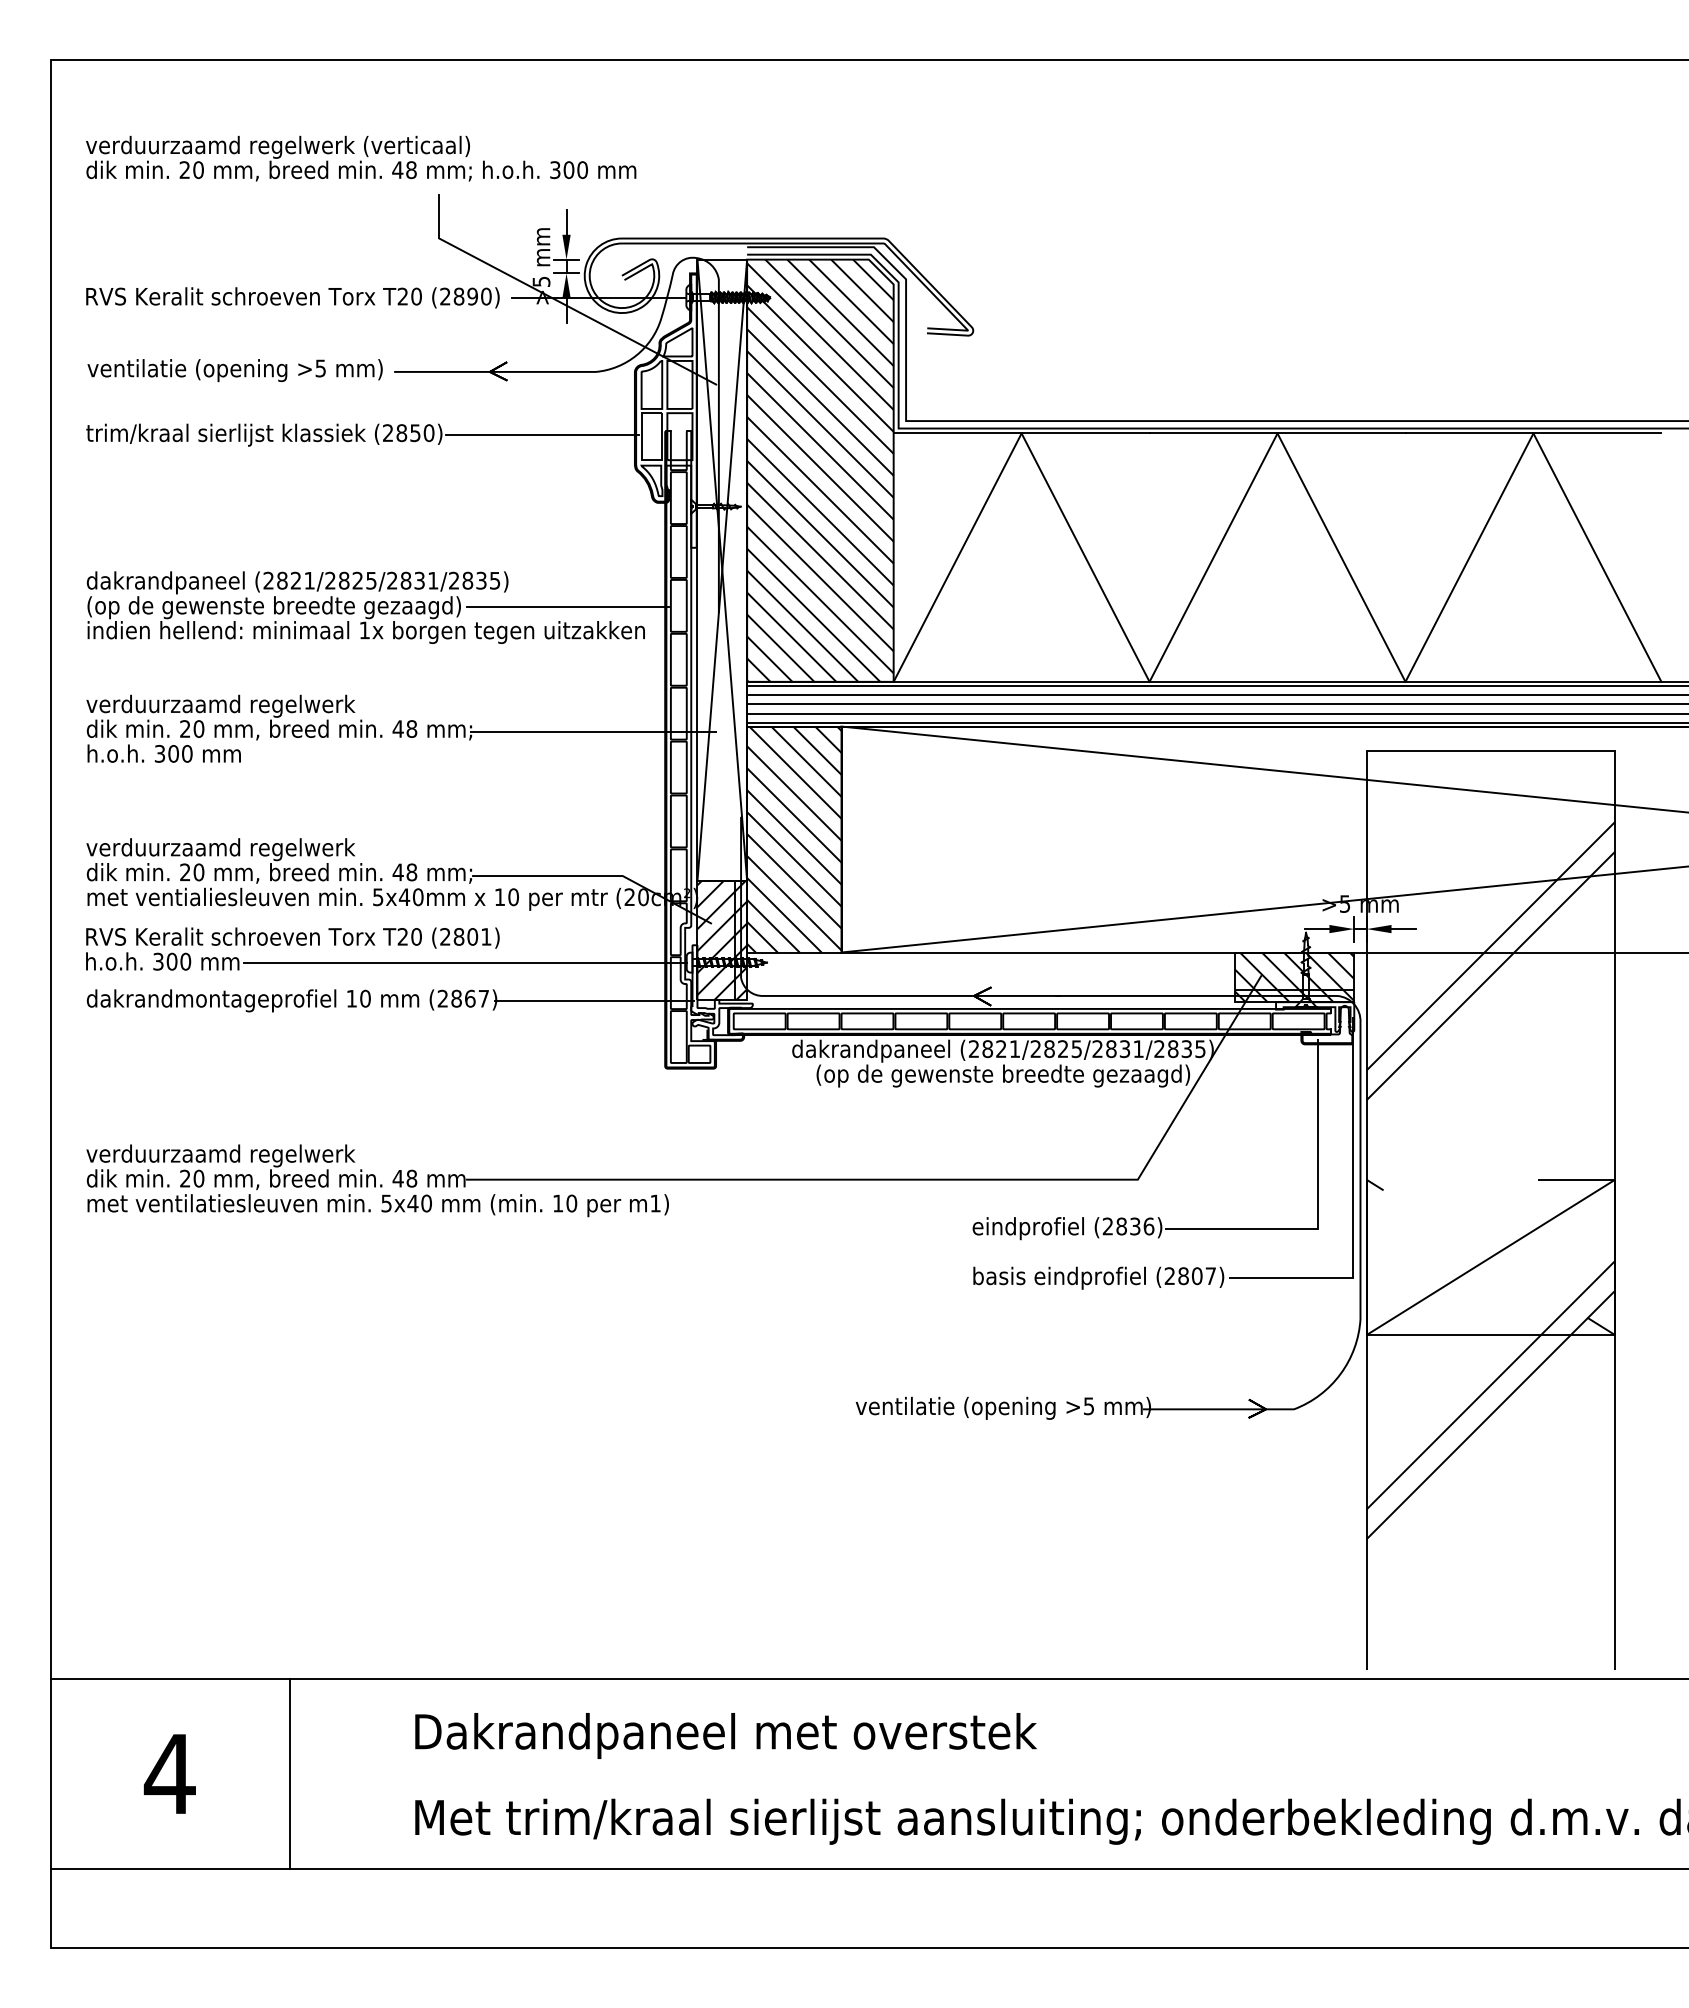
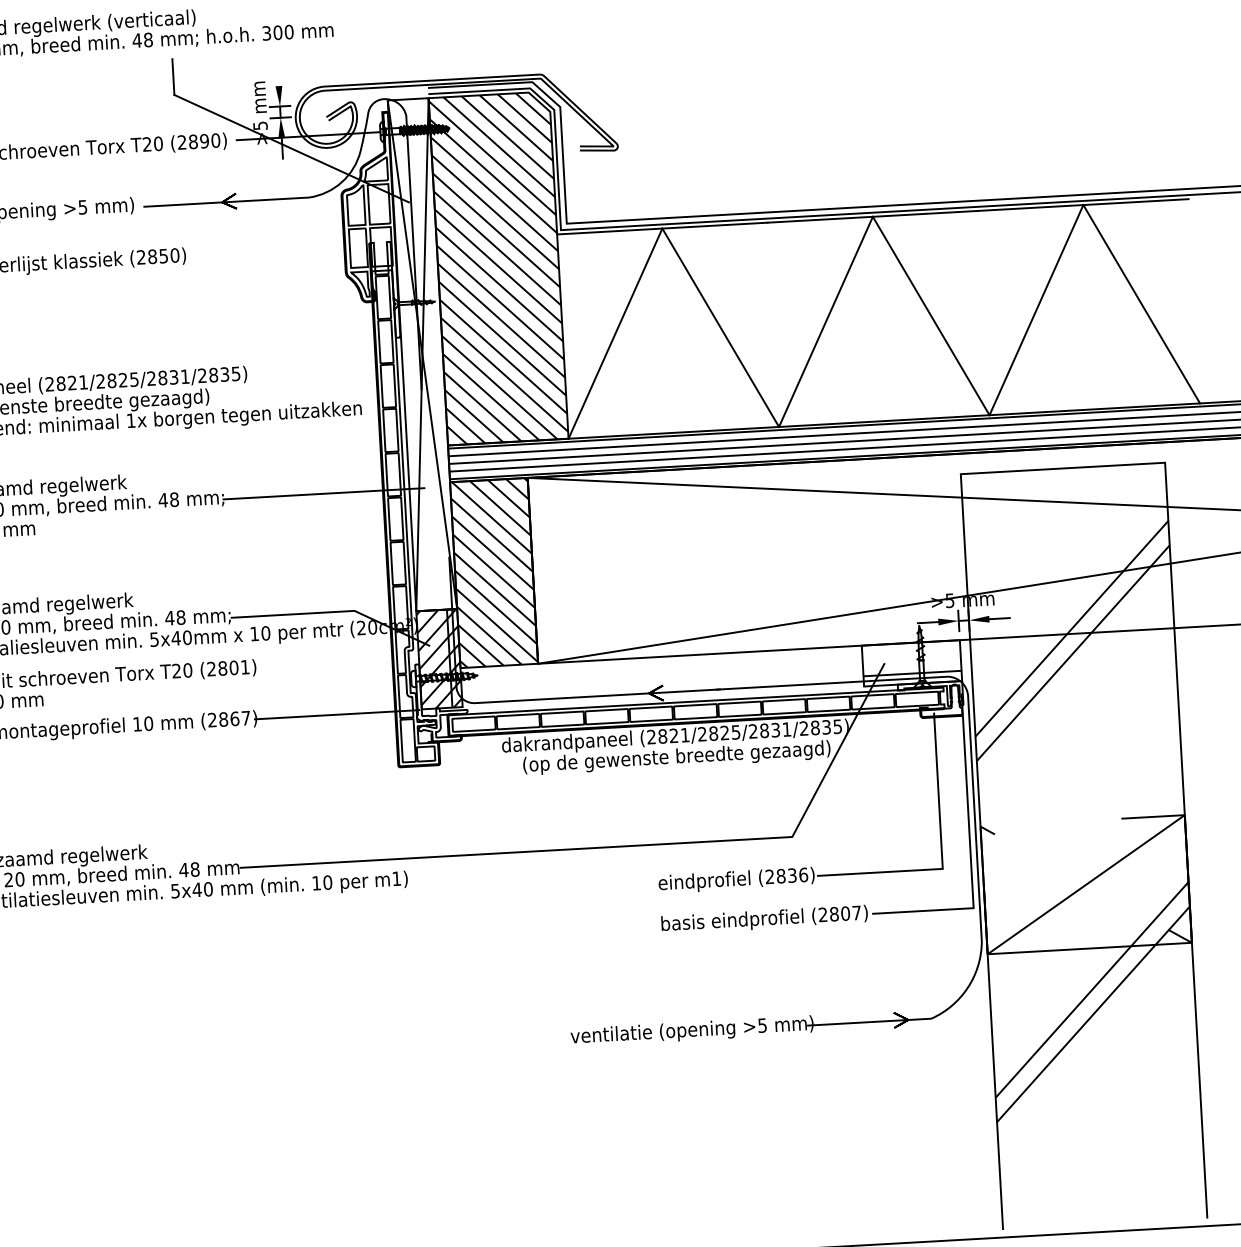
line: (566, 221) -> (278, 75), removed
line: (542, 435) -> (268, 252), removed
line: (567, 606) -> (296, 391), removed
line: (465, 962) -> (229, 689), removed
hatch: (1294, 977) -> (911, 663), removed

